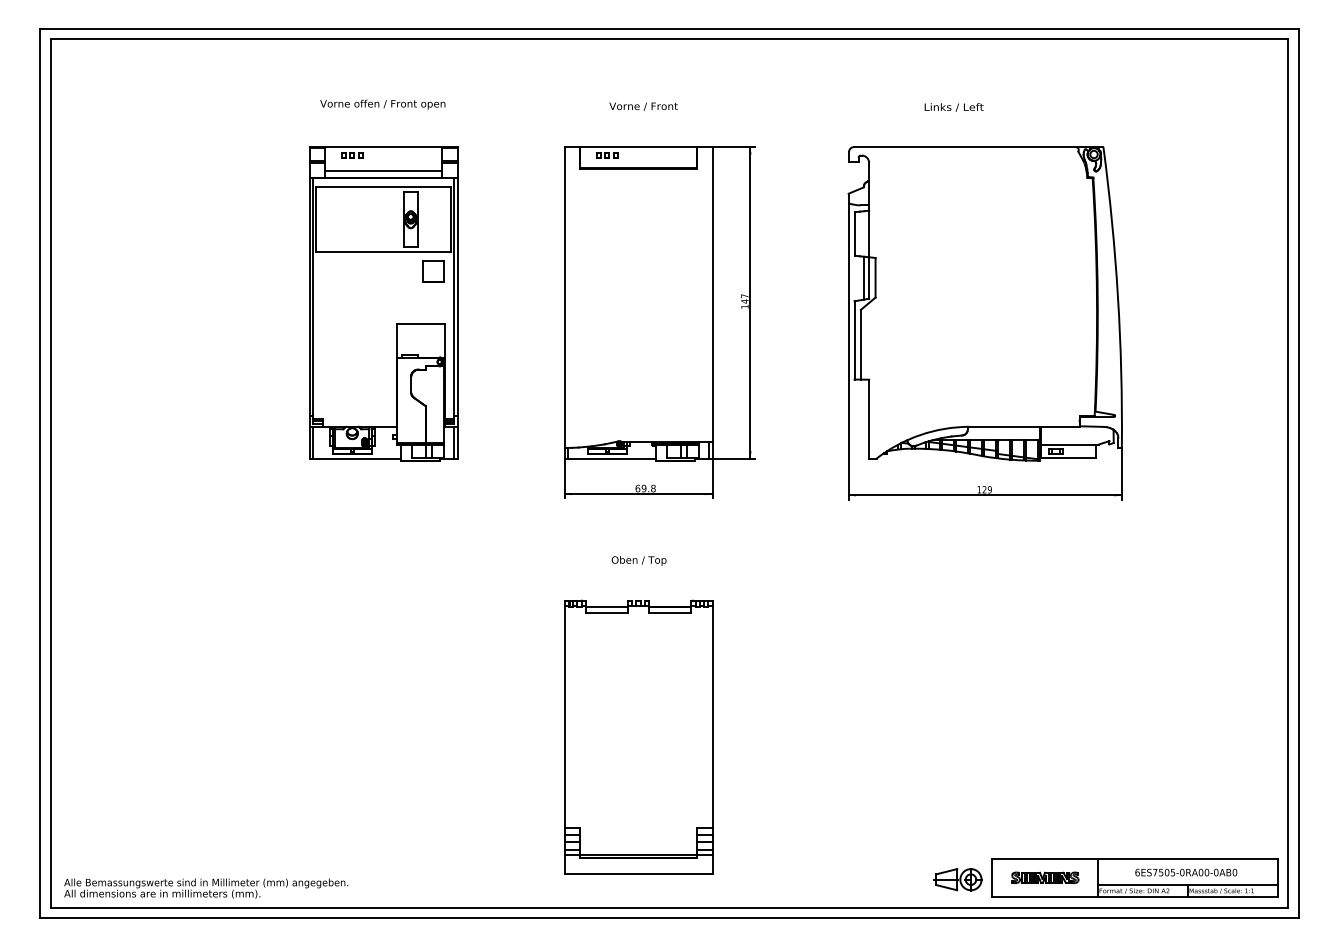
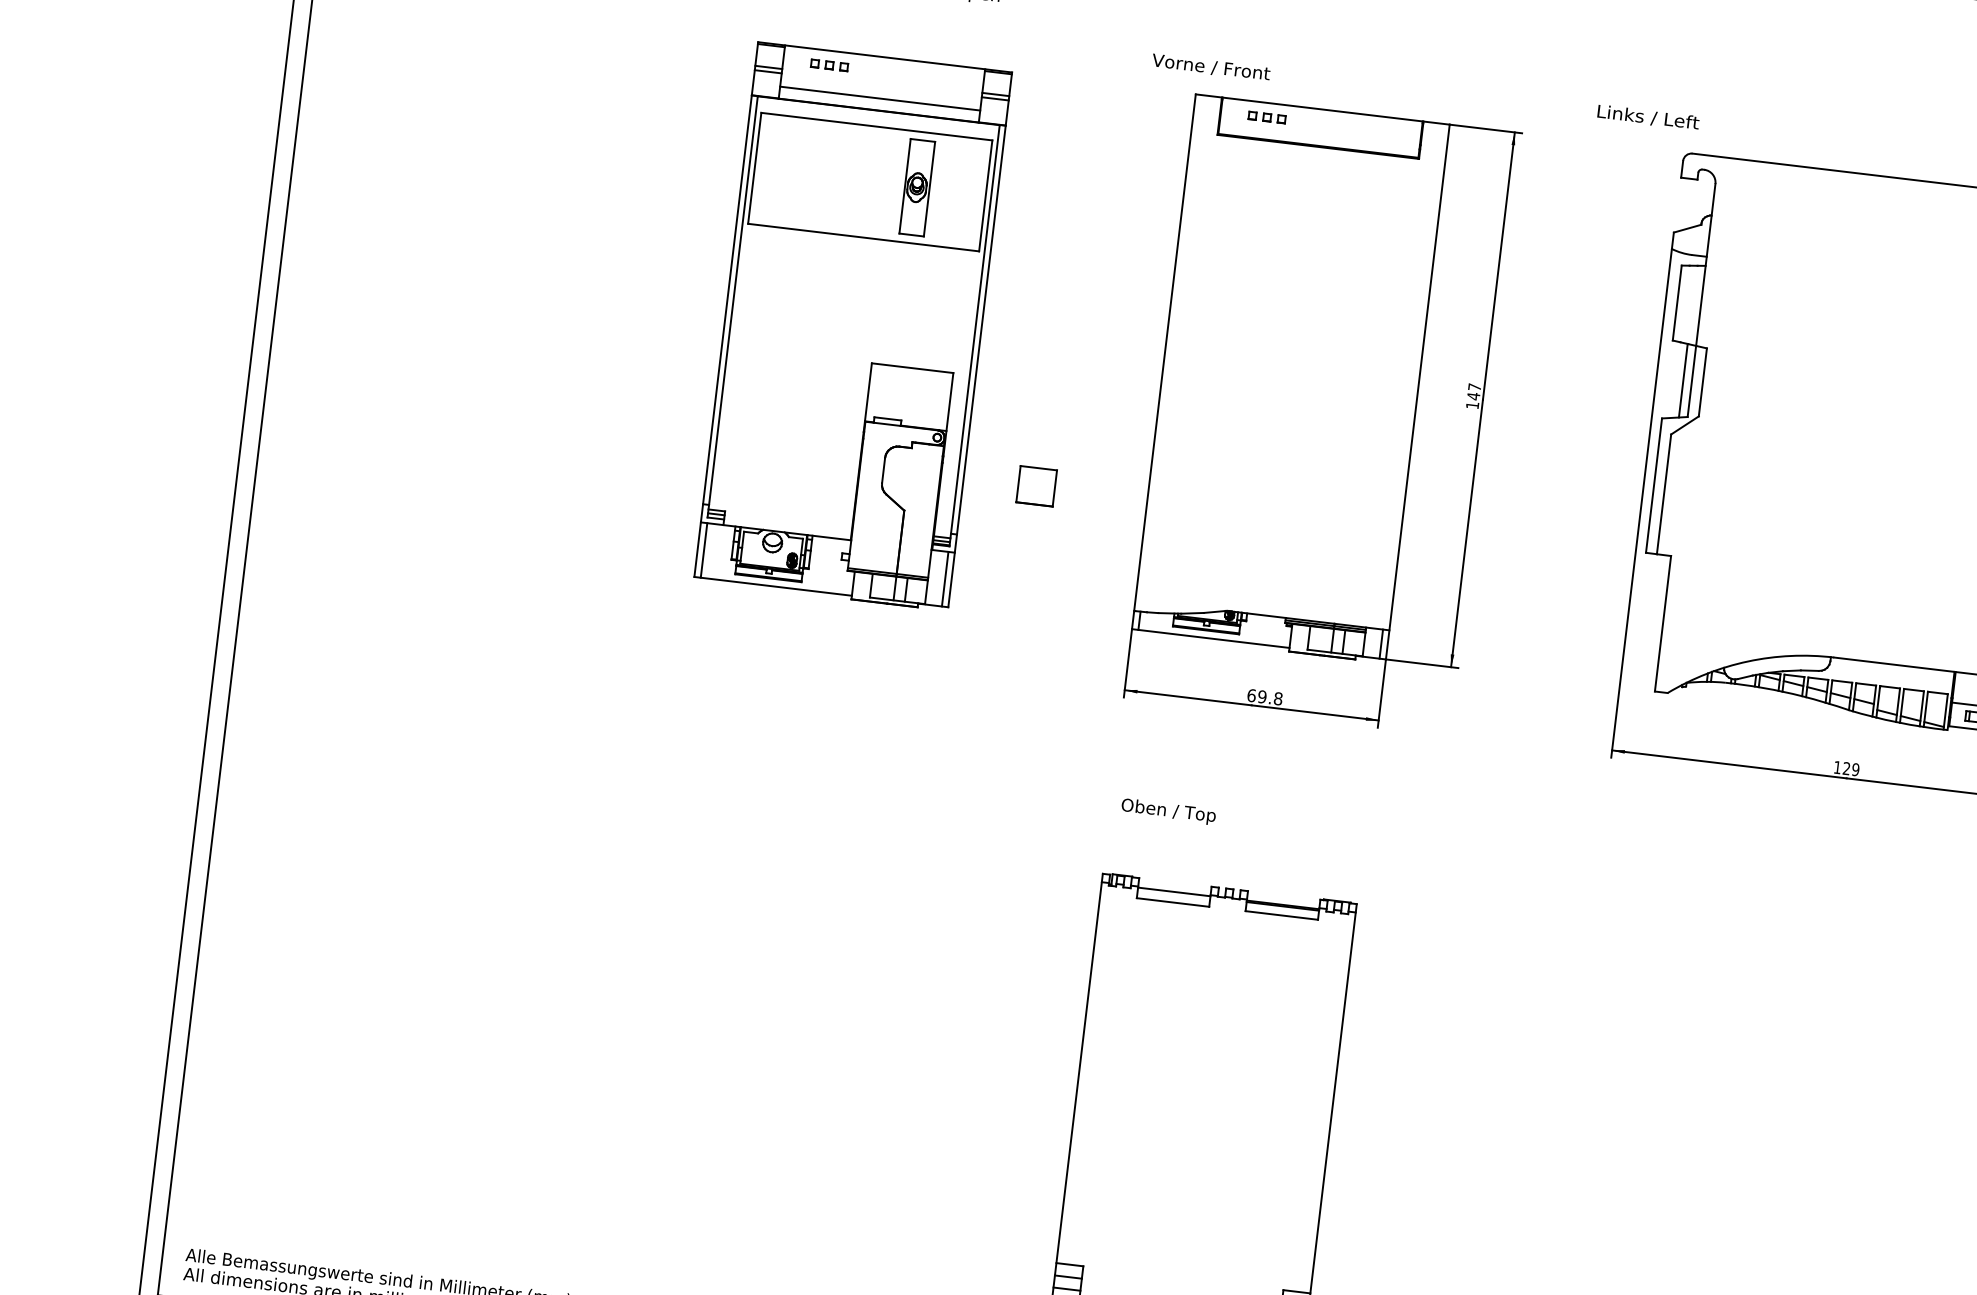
text: (643, 106) -> (1210, 67), moved
text: (953, 107) -> (1647, 117), moved
part: (433, 271) -> (1037, 487), moved
text: (638, 560) -> (1167, 810), moved

